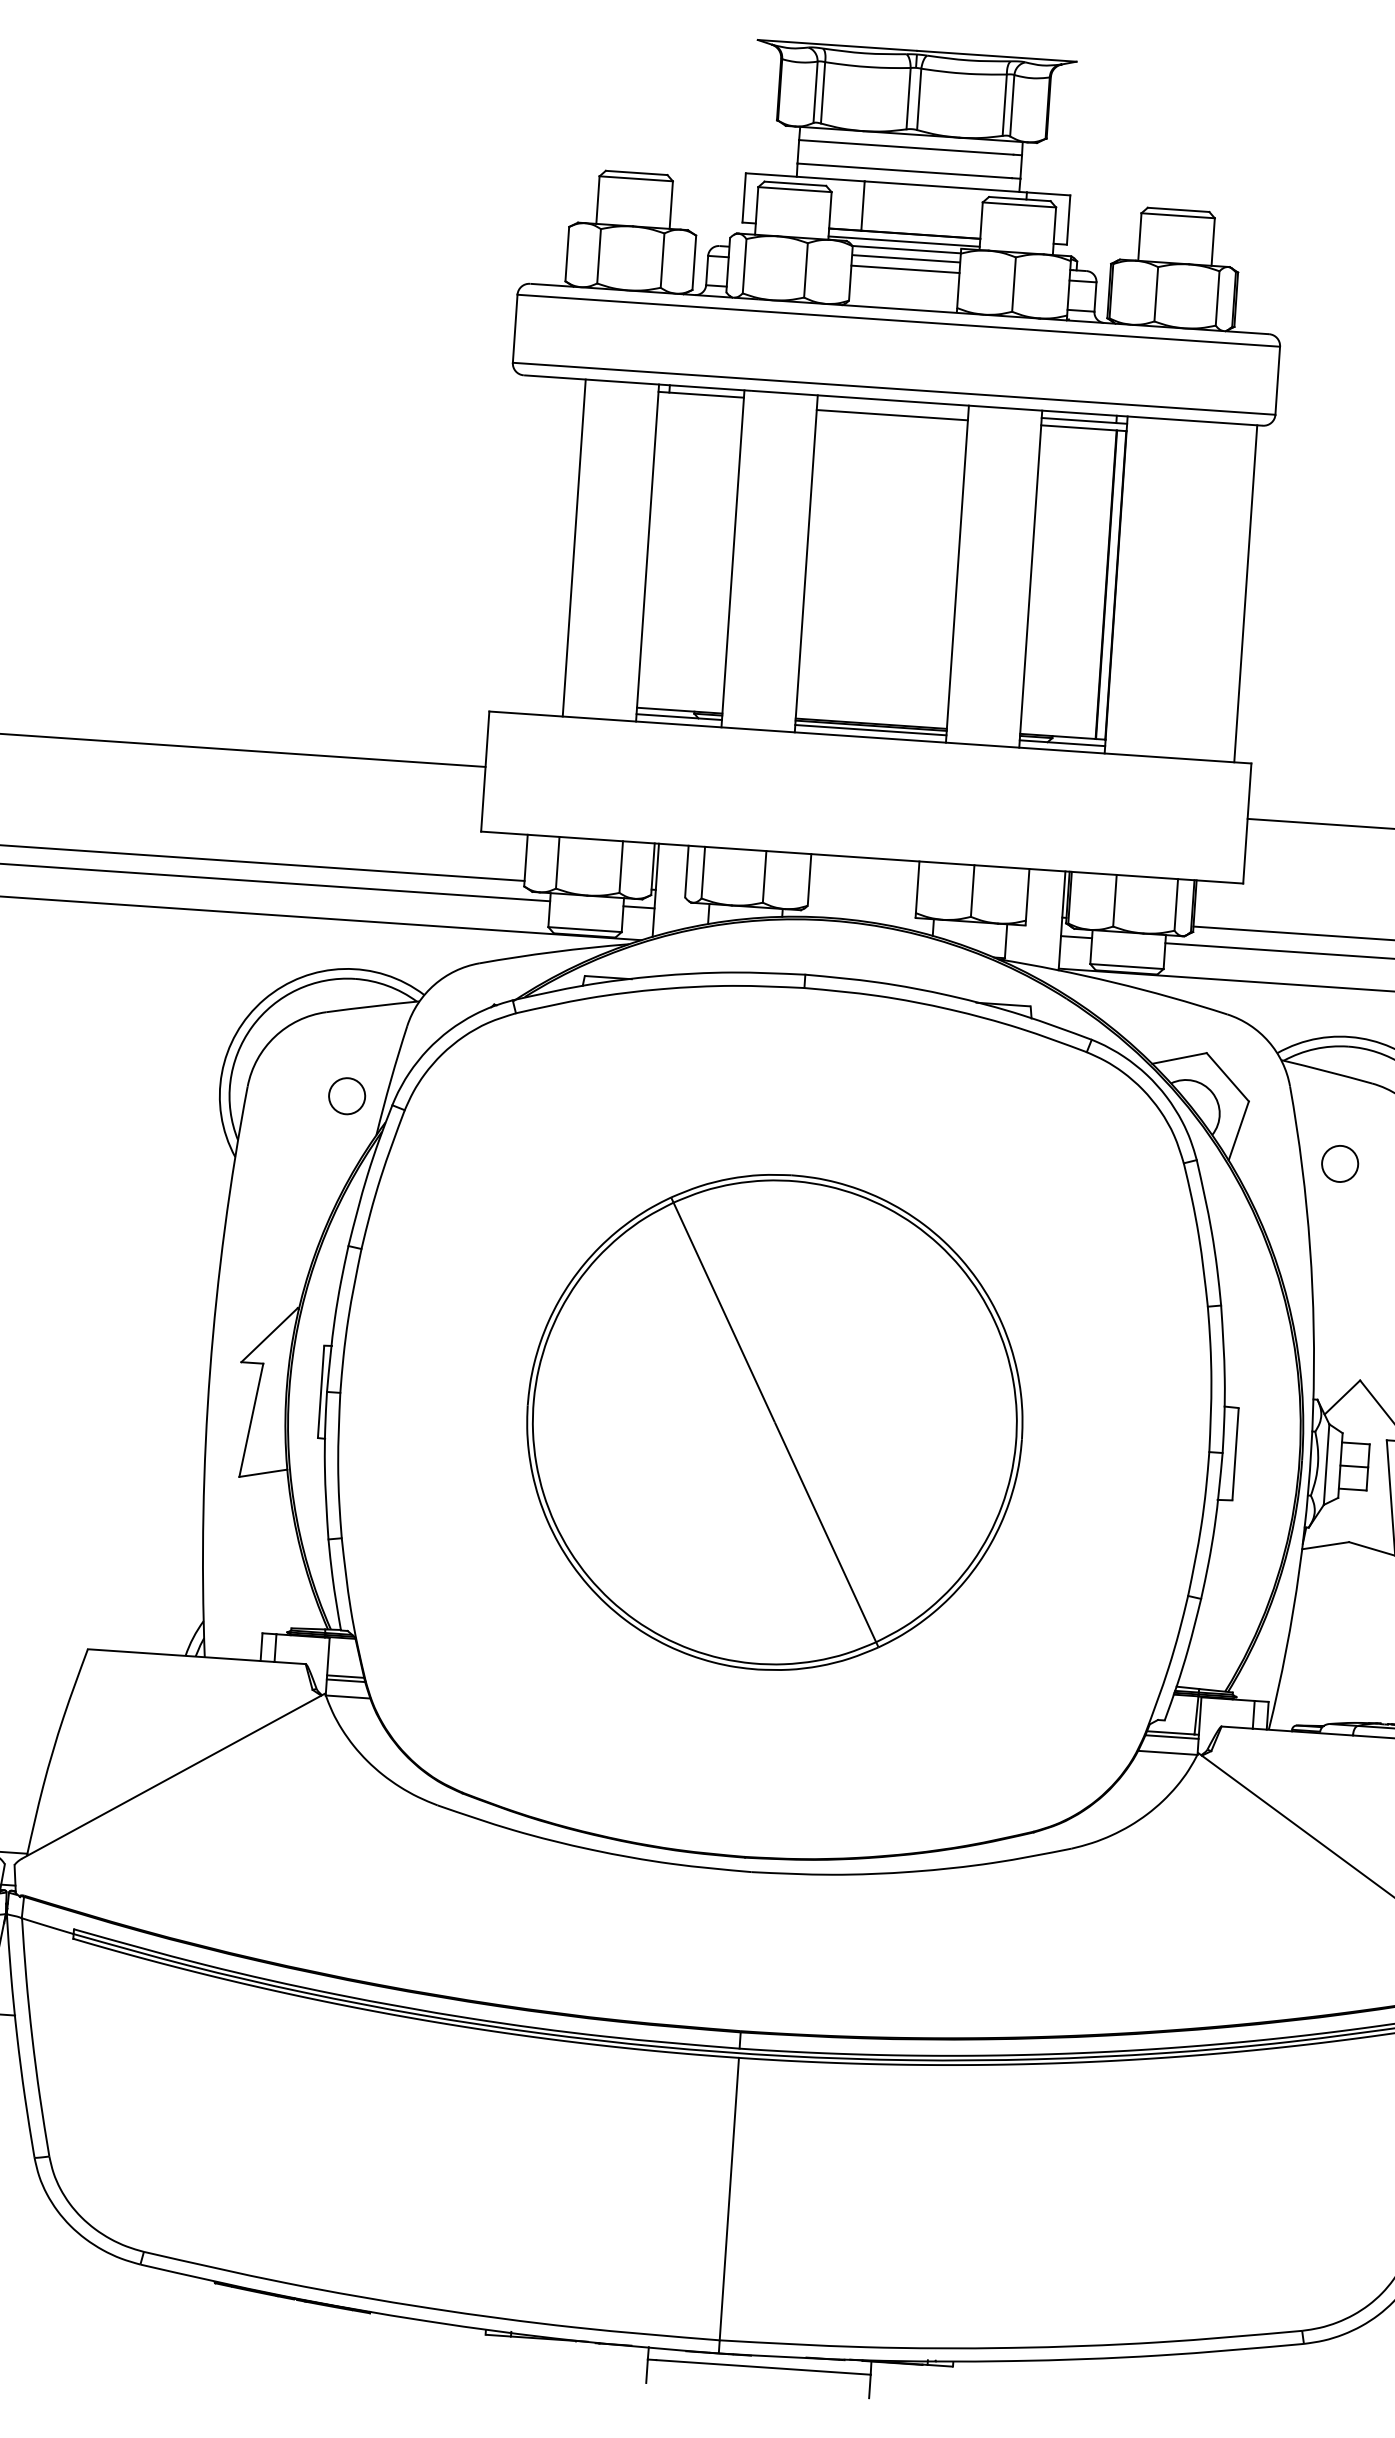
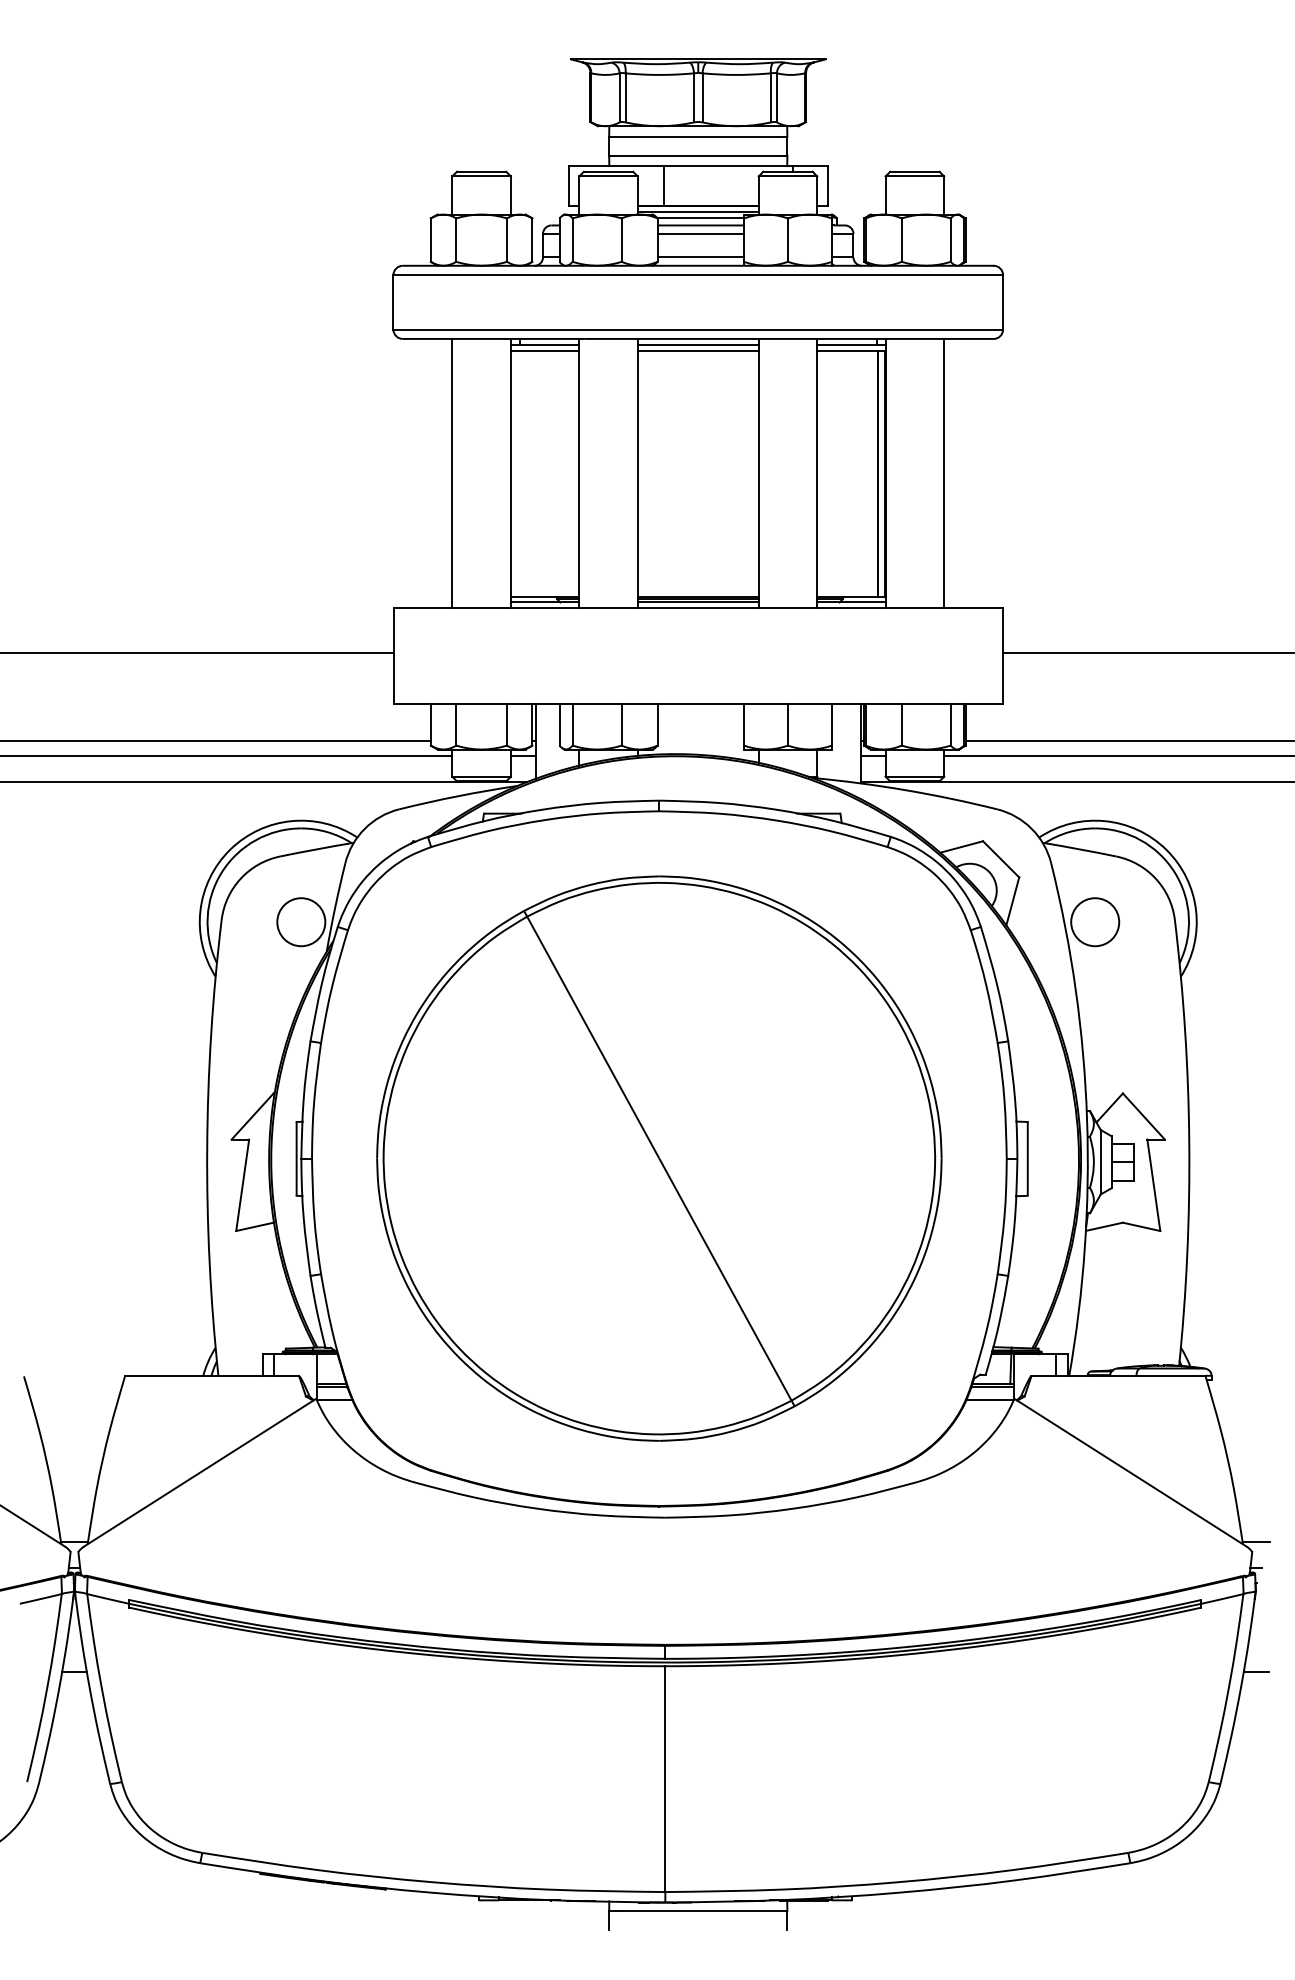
line: (903, 298) -> (700, 257), added
line: (700, 401) -> (544, 350), added
line: (891, 407) -> (697, 344), added
line: (1246, 593) -> (944, 473), moved
circle: (347, 1096) -> (301, 922), size x1.67
circle: (1340, 1164) -> (1095, 922), size x1.67
part: (774, 1422) -> (659, 1158), size x1.43

